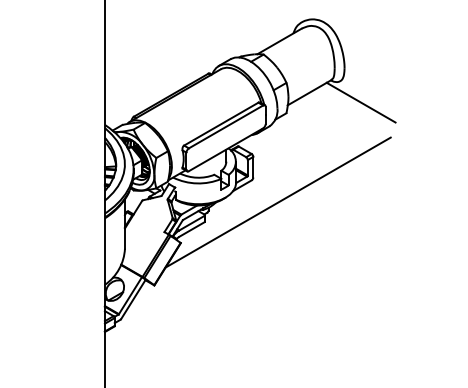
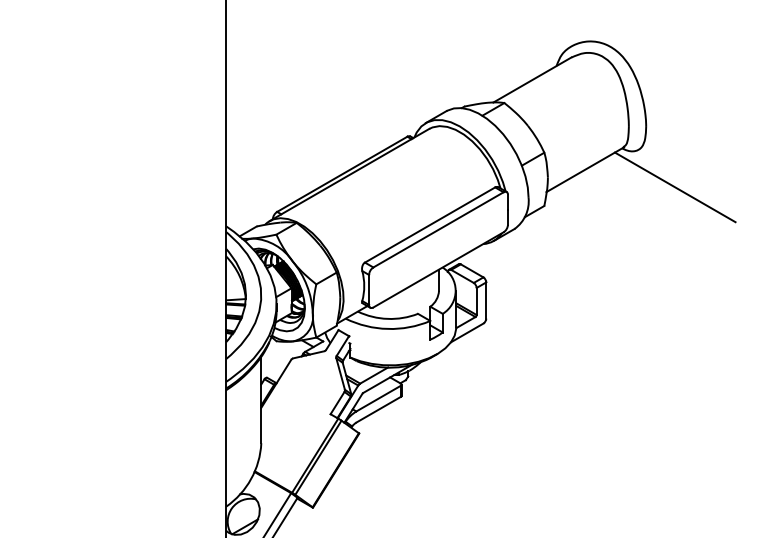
line: (277, 202) -> (528, 362), removed

